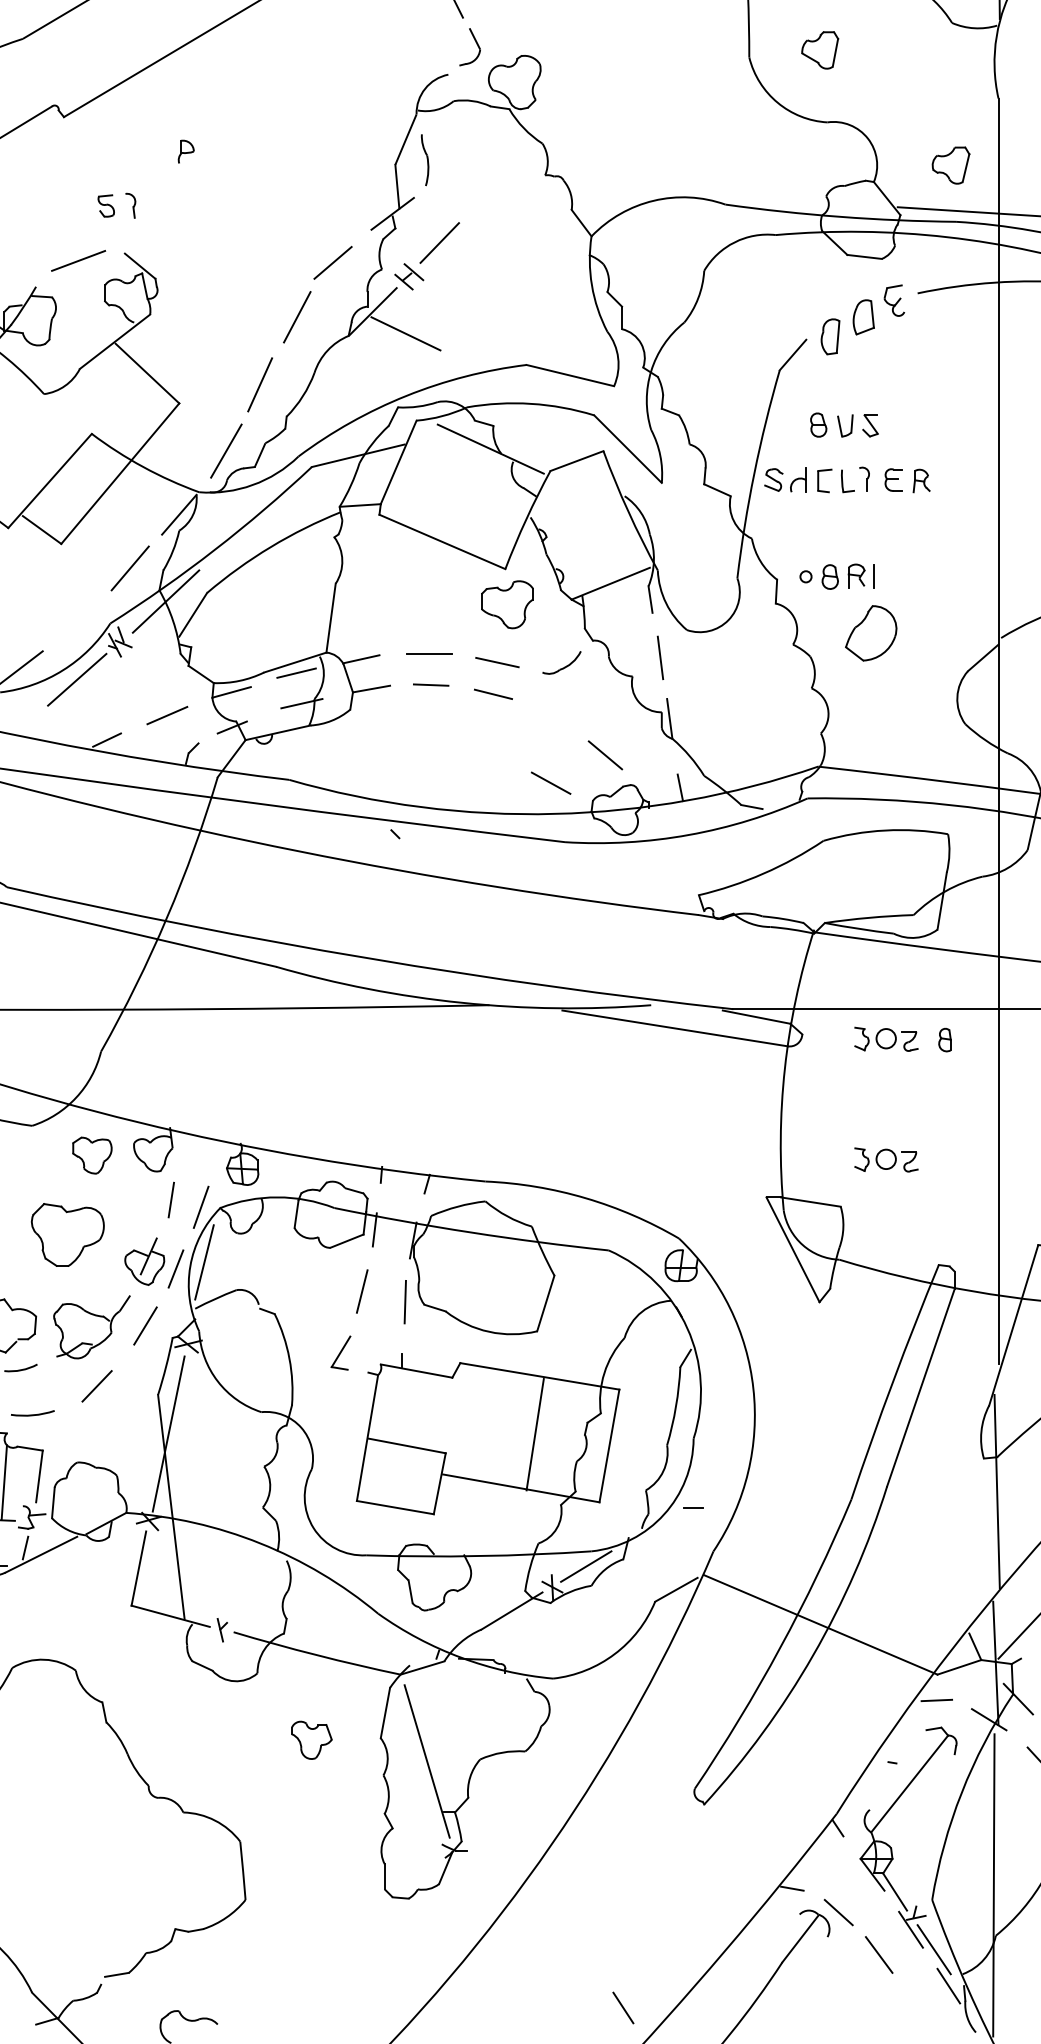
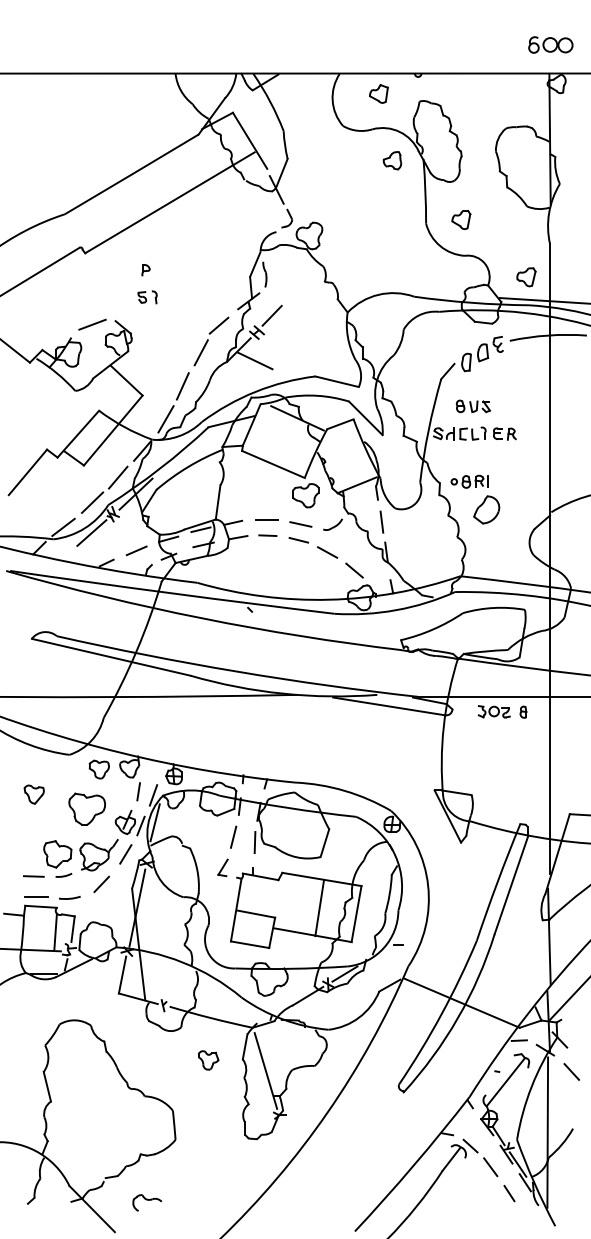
part: (116, 206) -> (147, 297), moved
line: (78, 618) -> (92, 502), added
line: (551, 783) -> (327, 552), moved
part: (884, 1159) -> (493, 771), removed
line: (623, 2007) -> (509, 1193), moved

